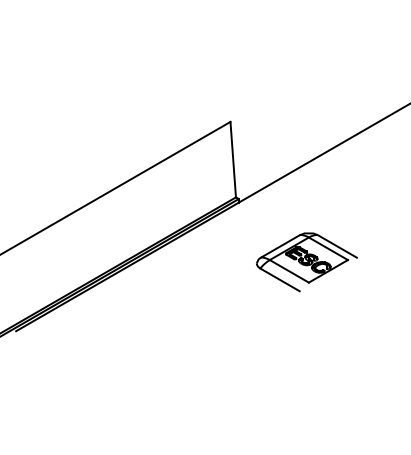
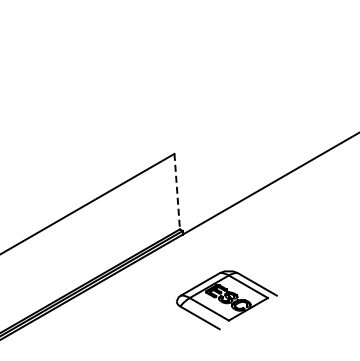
line: (233, 159) -> (177, 191), solid -> dashed
part: (306, 262) -> (226, 300), moved

